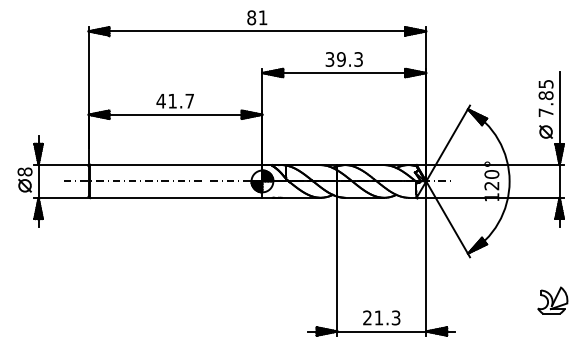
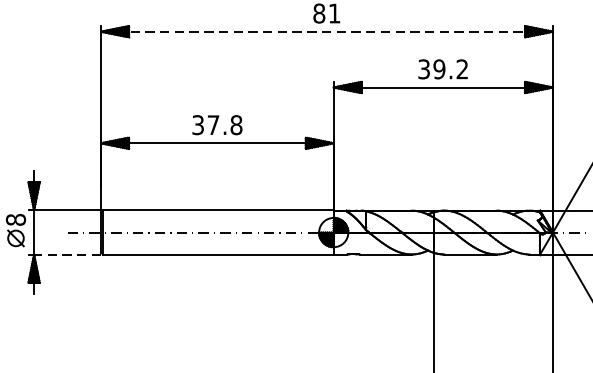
line: (257, 31) -> (327, 31), solid -> dashed
text: (358, 59) -> (462, 69), 39.3 -> 39.2
text: (175, 100) -> (217, 124), 41.7 -> 37.8
line: (63, 198) -> (67, 255), solid -> dashed

